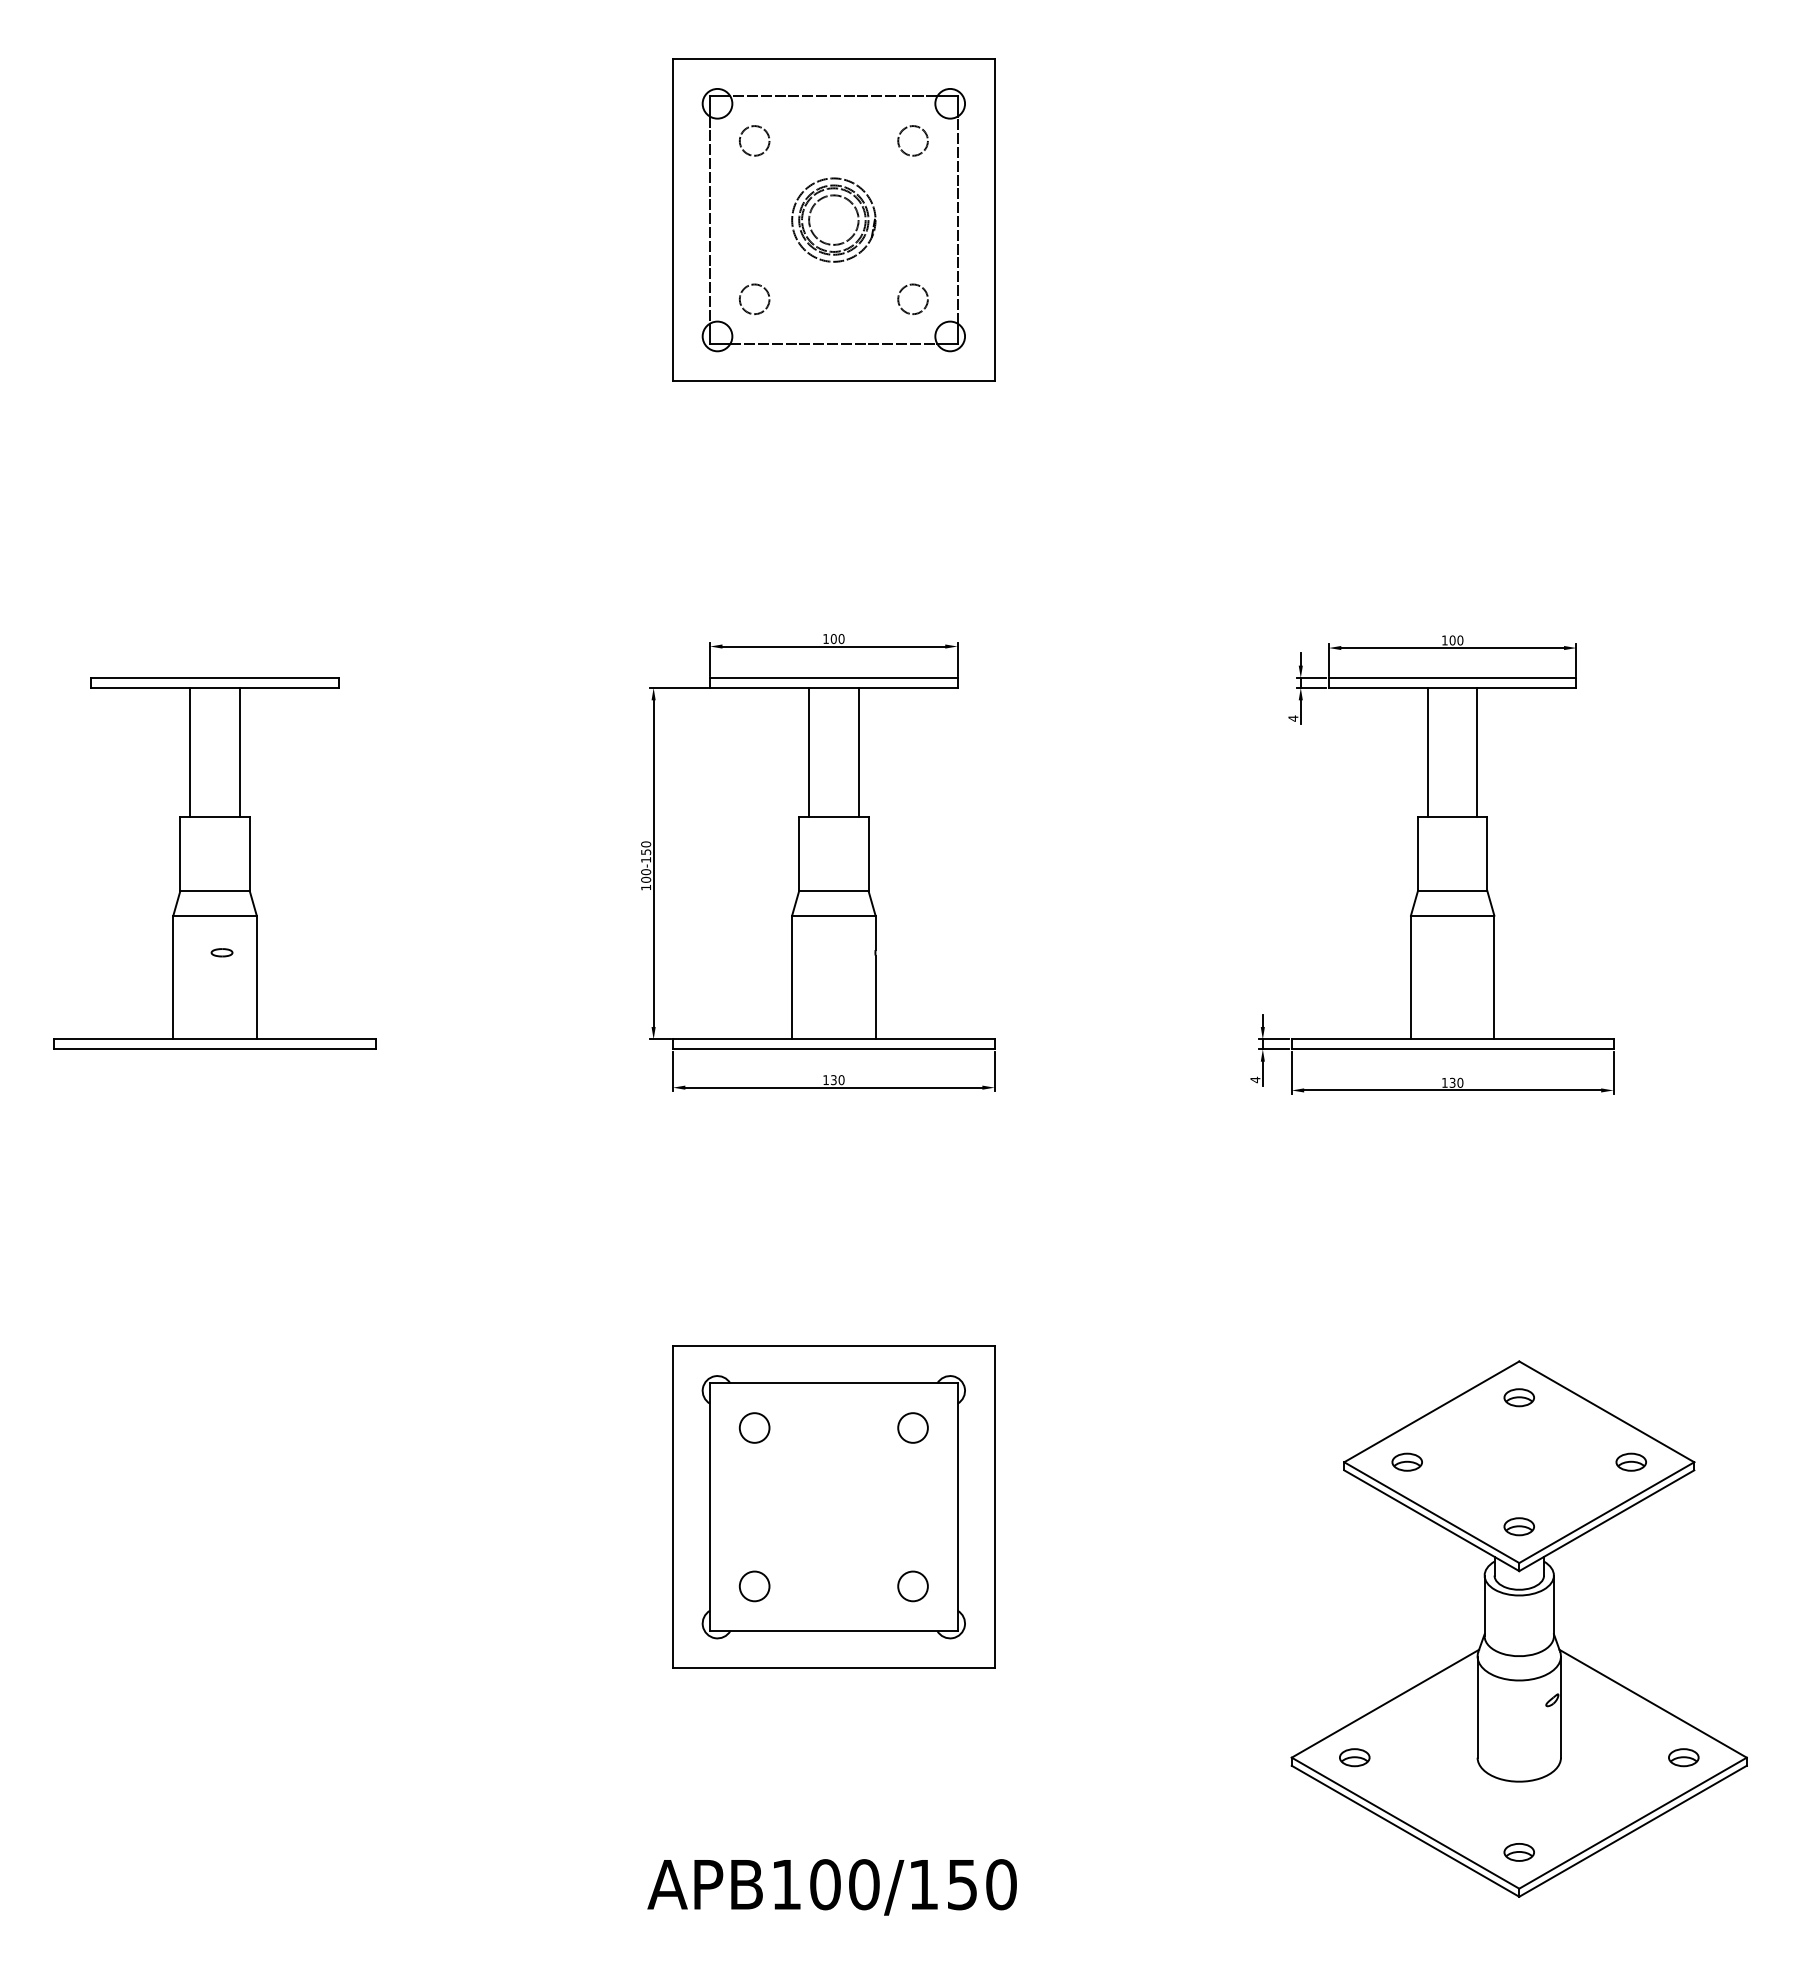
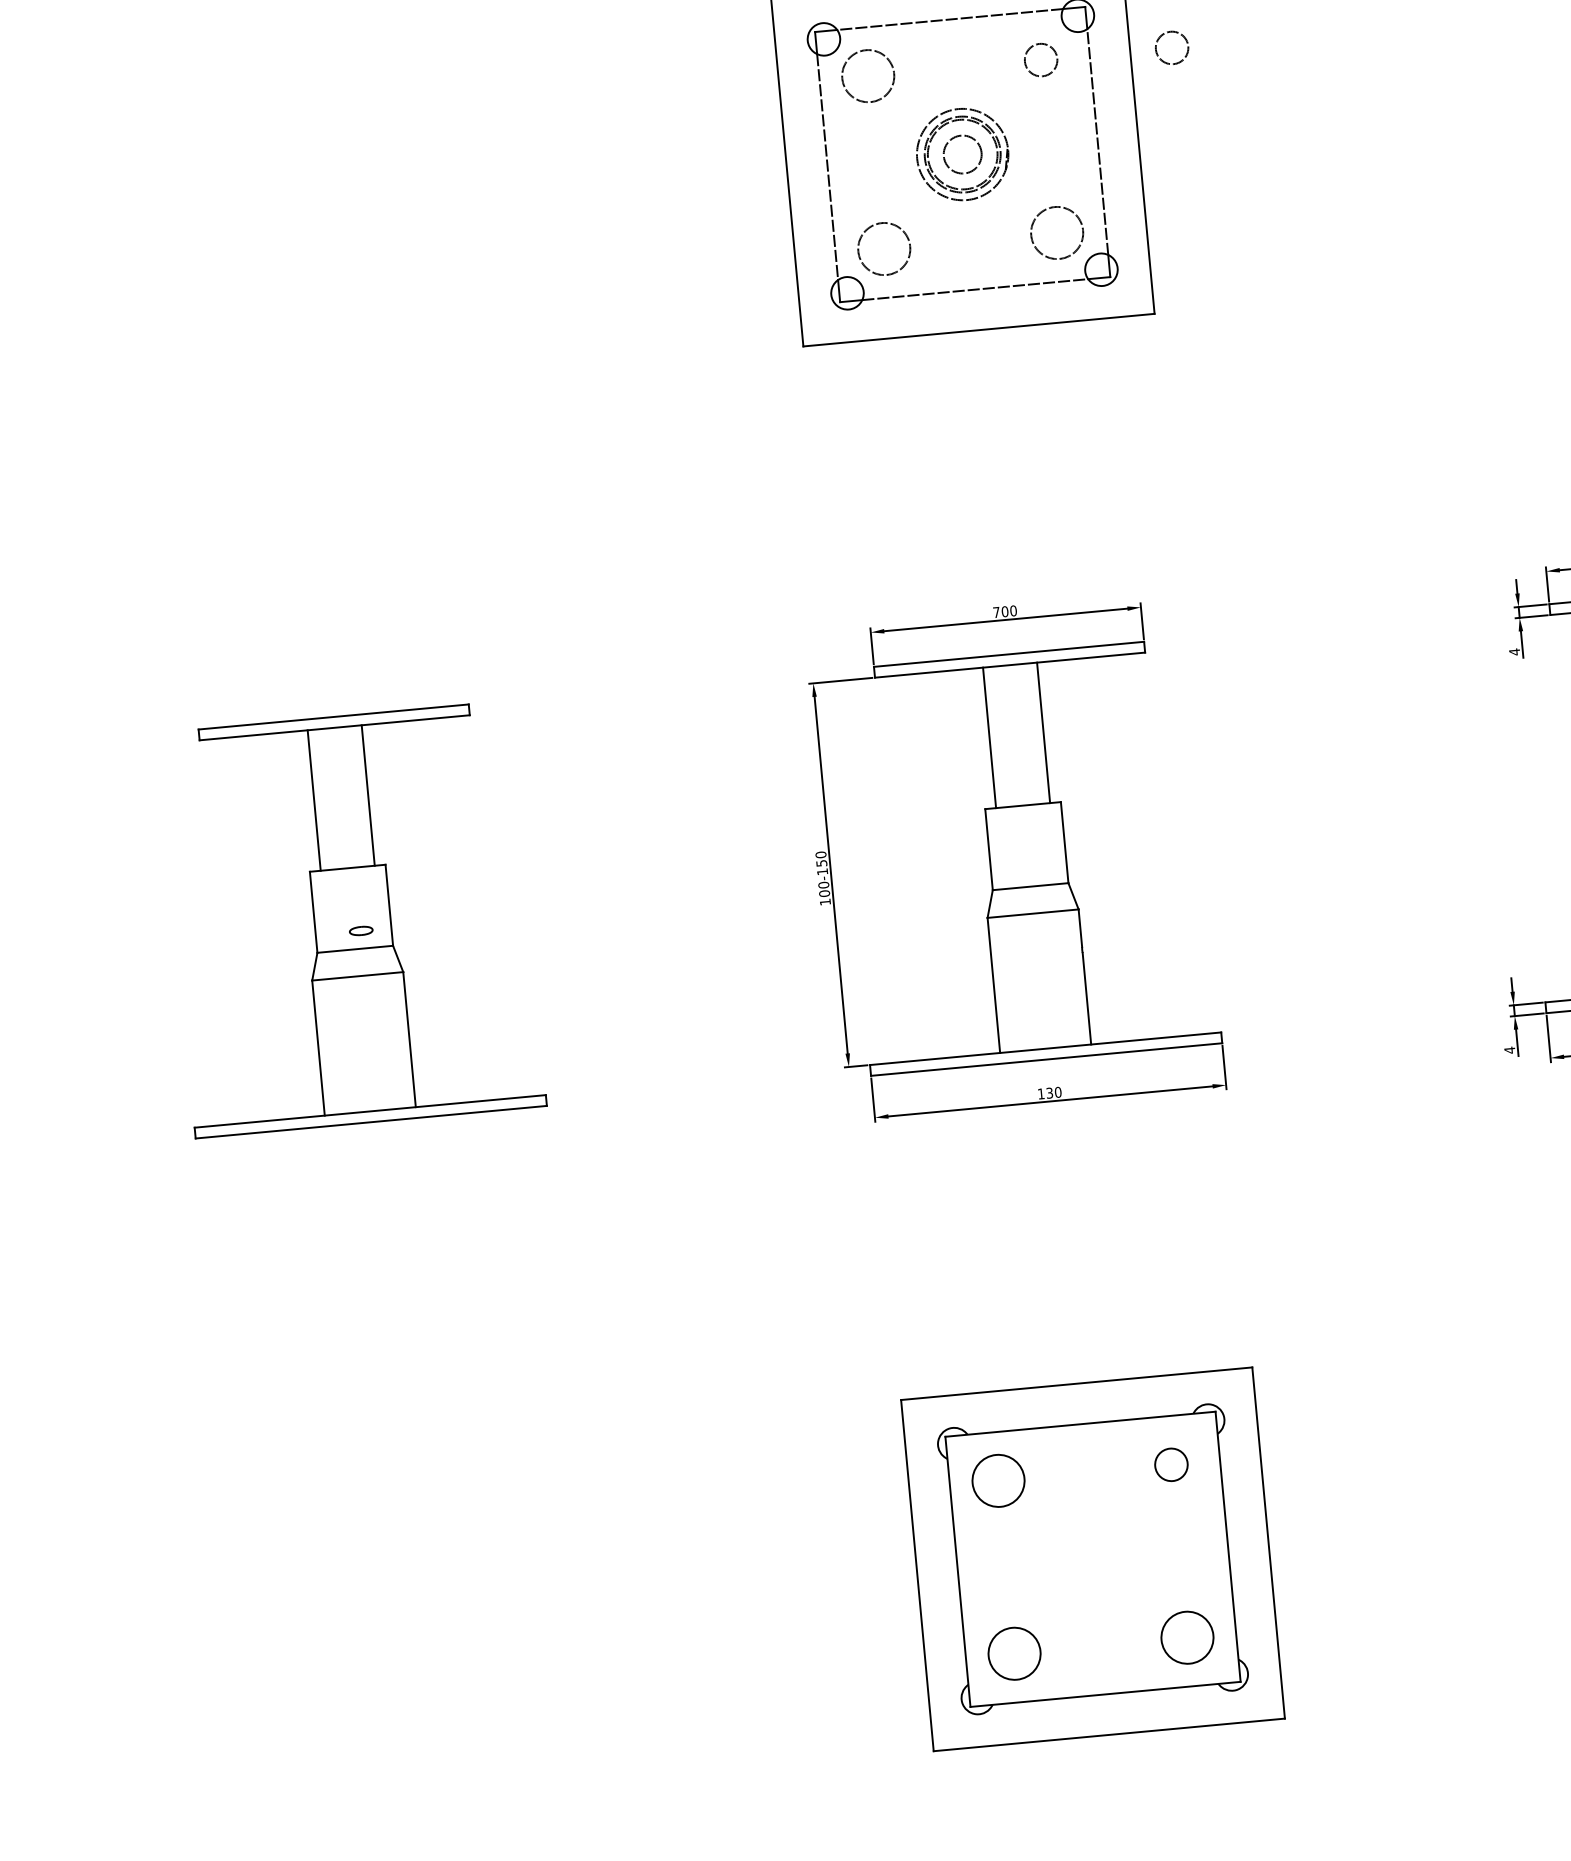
circle: (754, 140) -> (868, 75), size x1.6
circle: (1032, 140) -> (1171, 47), added
circle: (833, 219) -> (962, 153), size x0.7
circle: (754, 299) -> (884, 249), size x1.6
circle: (912, 299) -> (1056, 233), size x1.6
text: (825, 638) -> (995, 612), 100 -> 700
part: (221, 952) -> (360, 930), moved
circle: (754, 1427) -> (998, 1480), size x1.6
circle: (754, 1586) -> (1014, 1653), size x1.6
circle: (912, 1586) -> (1186, 1637), size x1.6

